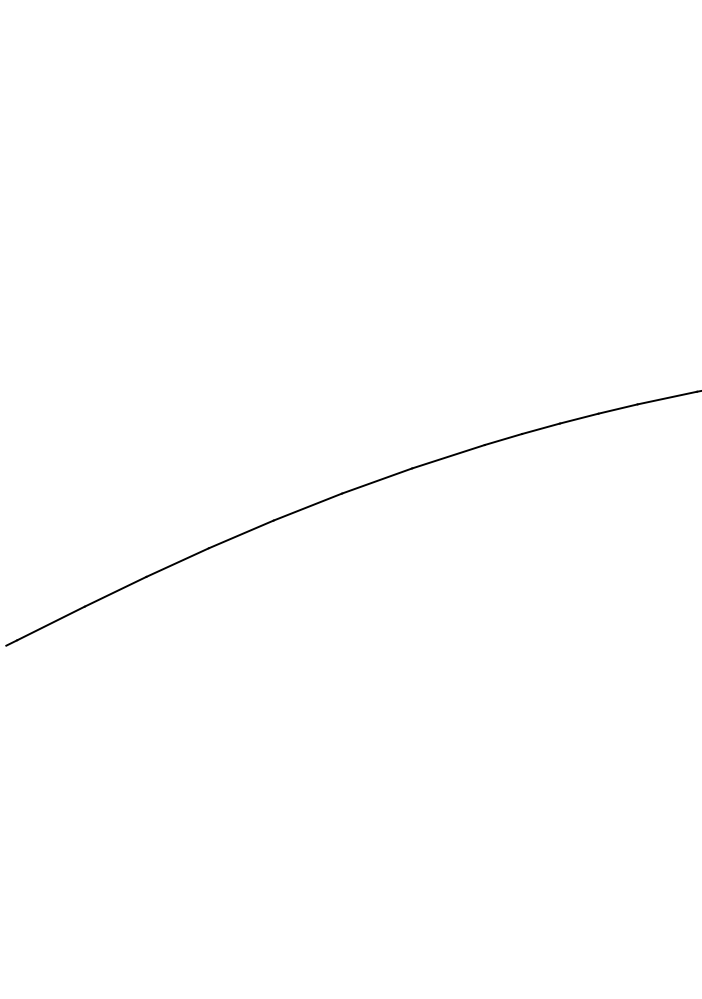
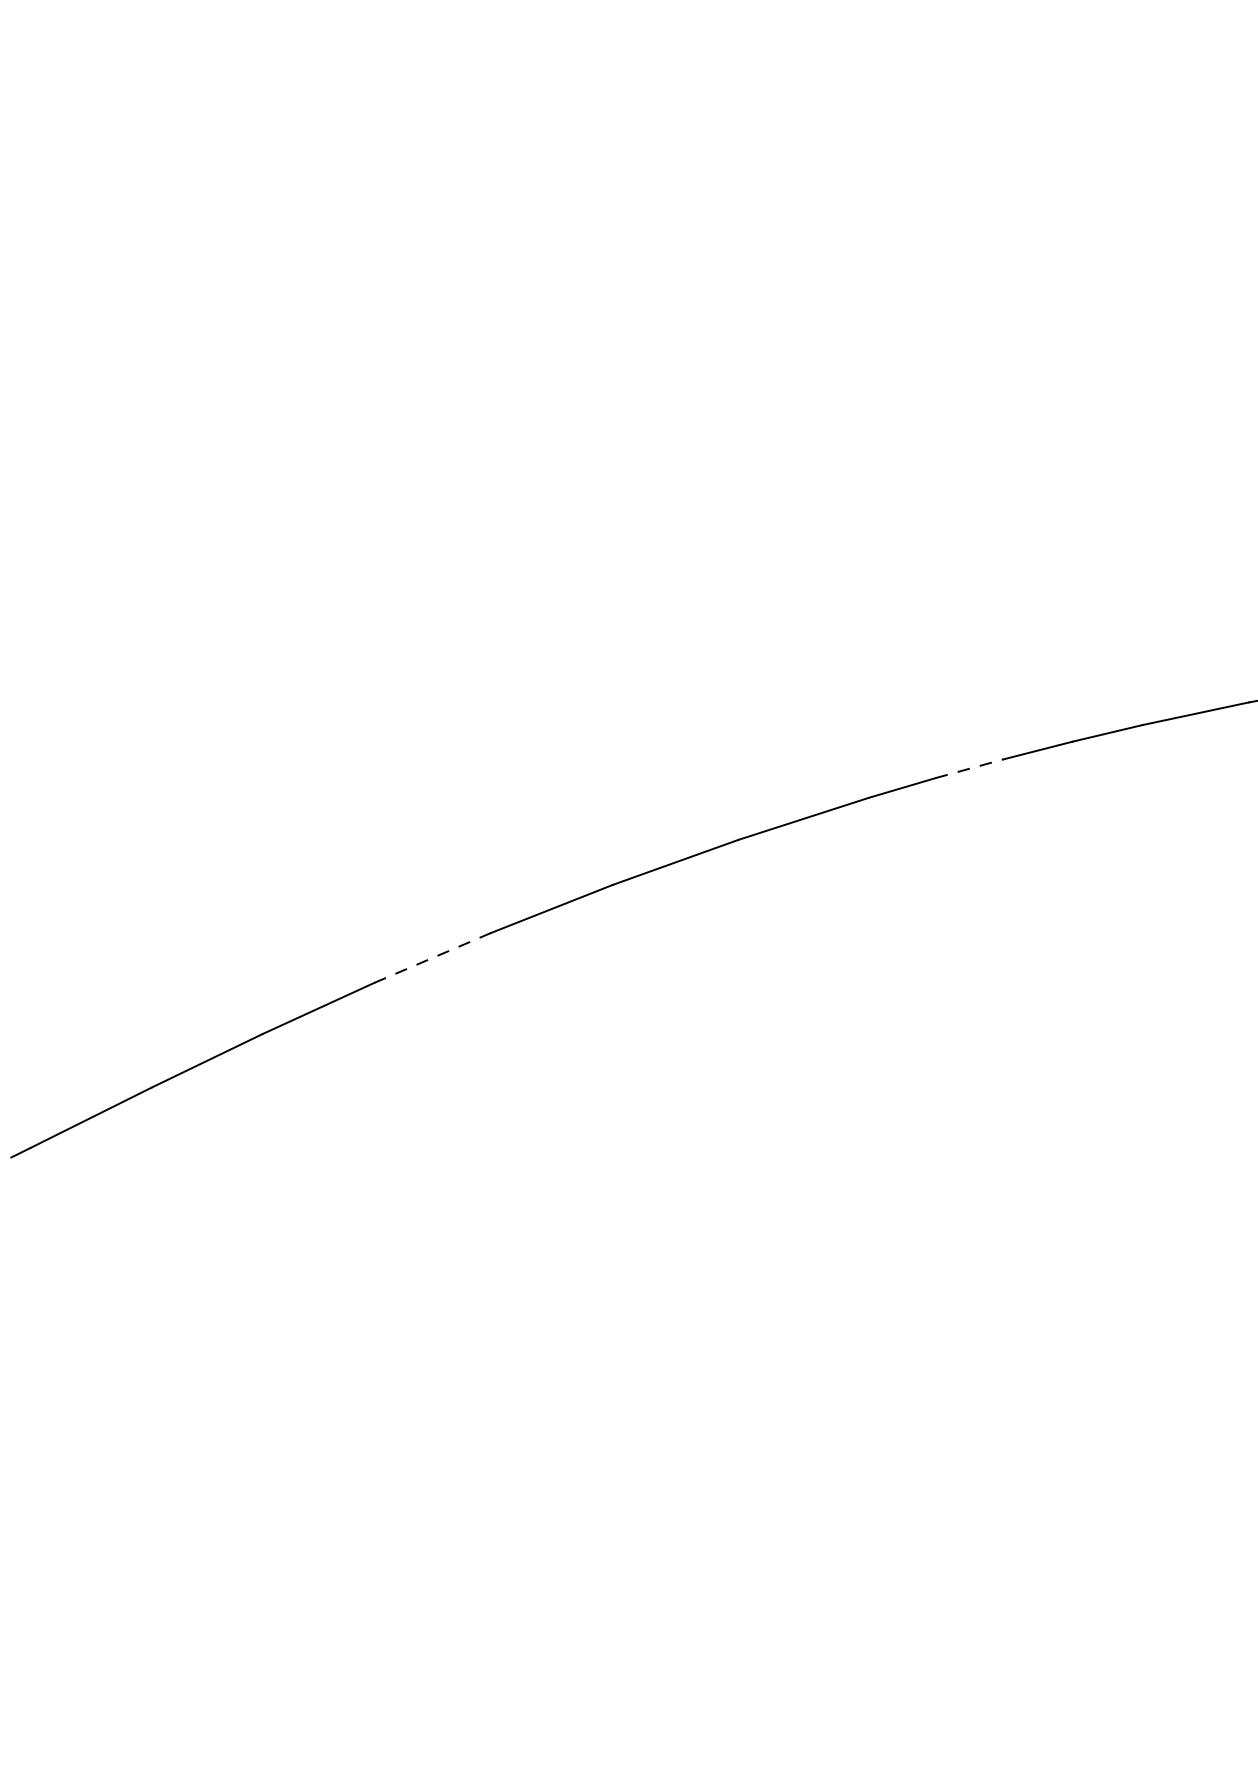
line: (541, 428) -> (970, 768), solid -> dashed
line: (241, 534) -> (432, 958), solid -> dashed

